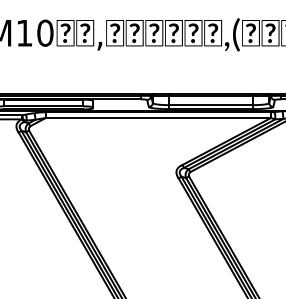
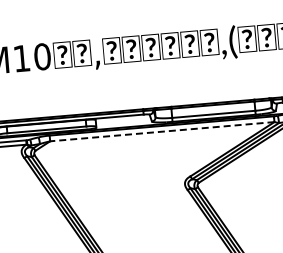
line: (158, 118) -> (162, 132), solid -> dashed

